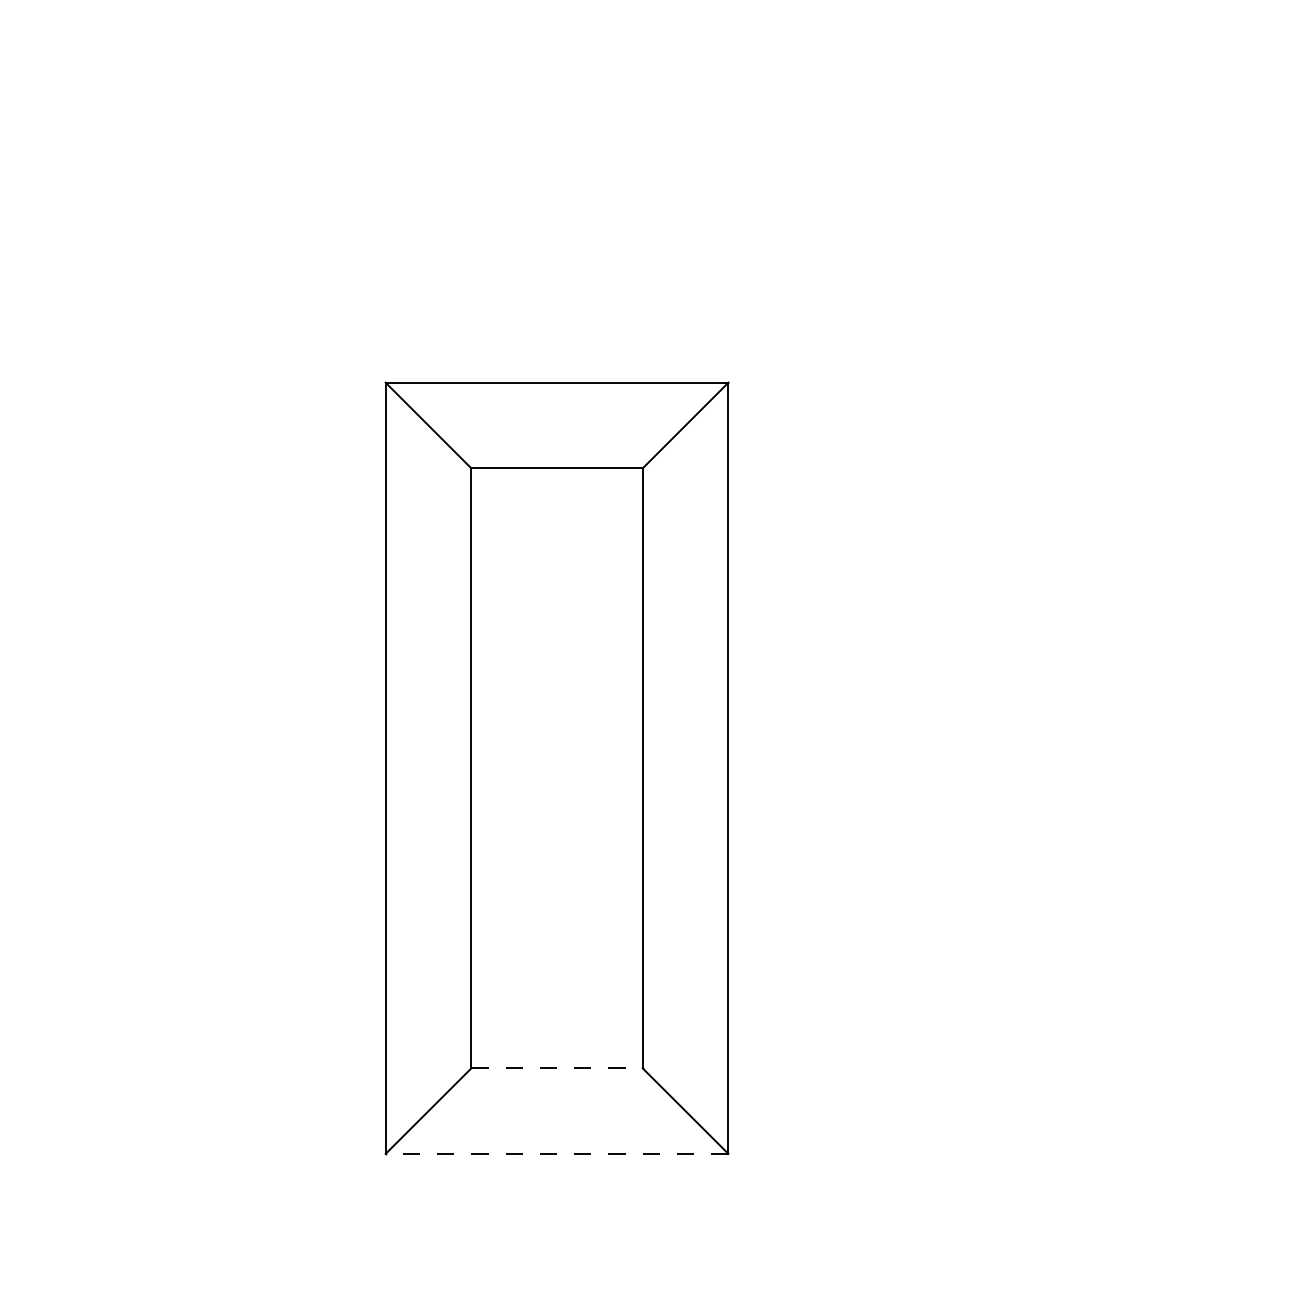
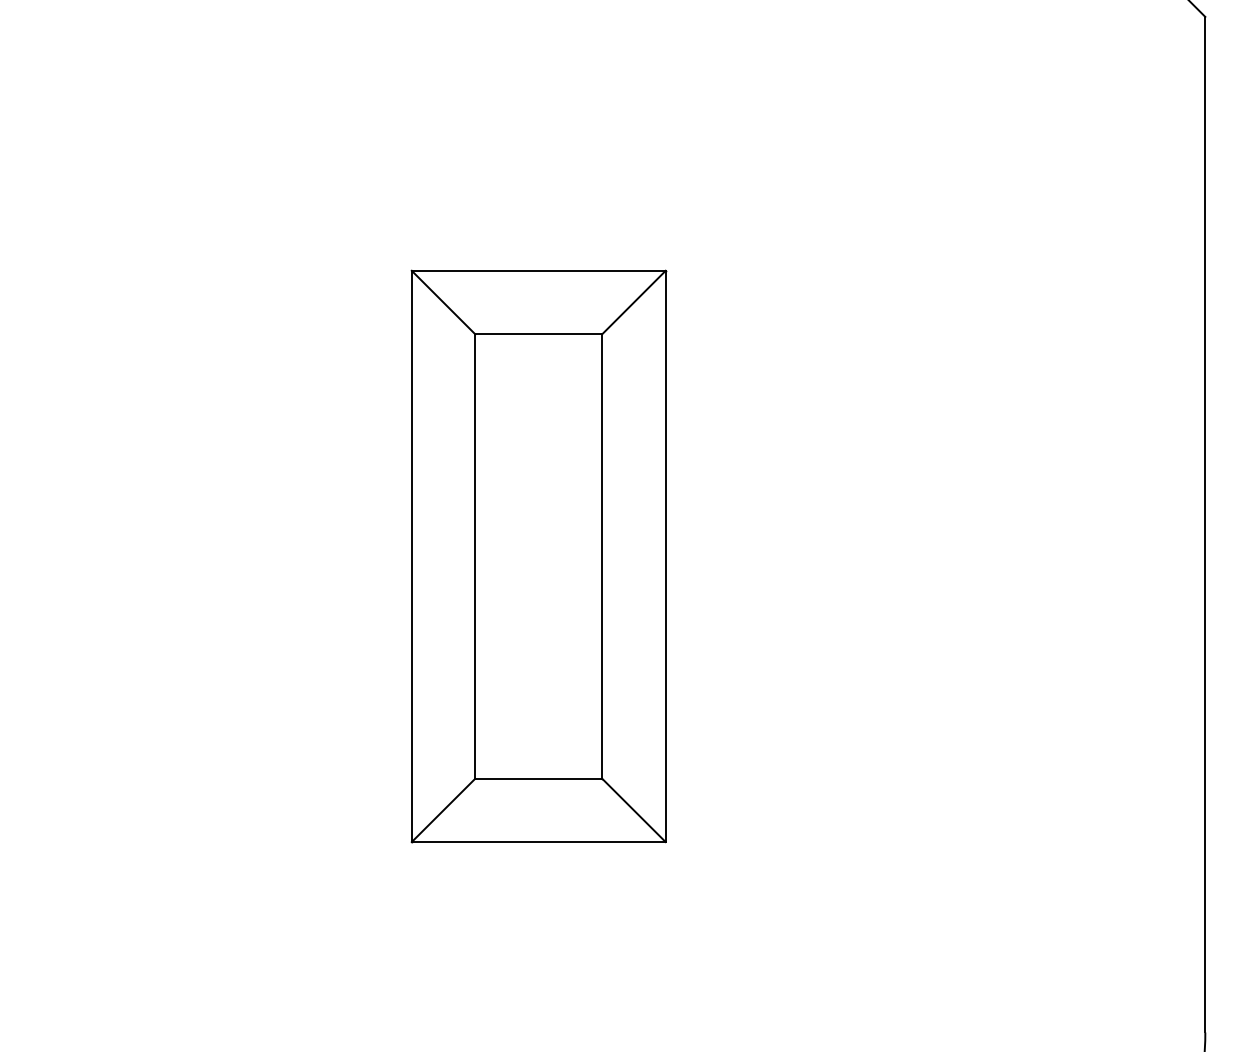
line: (558, 1068) -> (539, 778), dashed -> solid
line: (556, 1154) -> (538, 842), dashed -> solid

